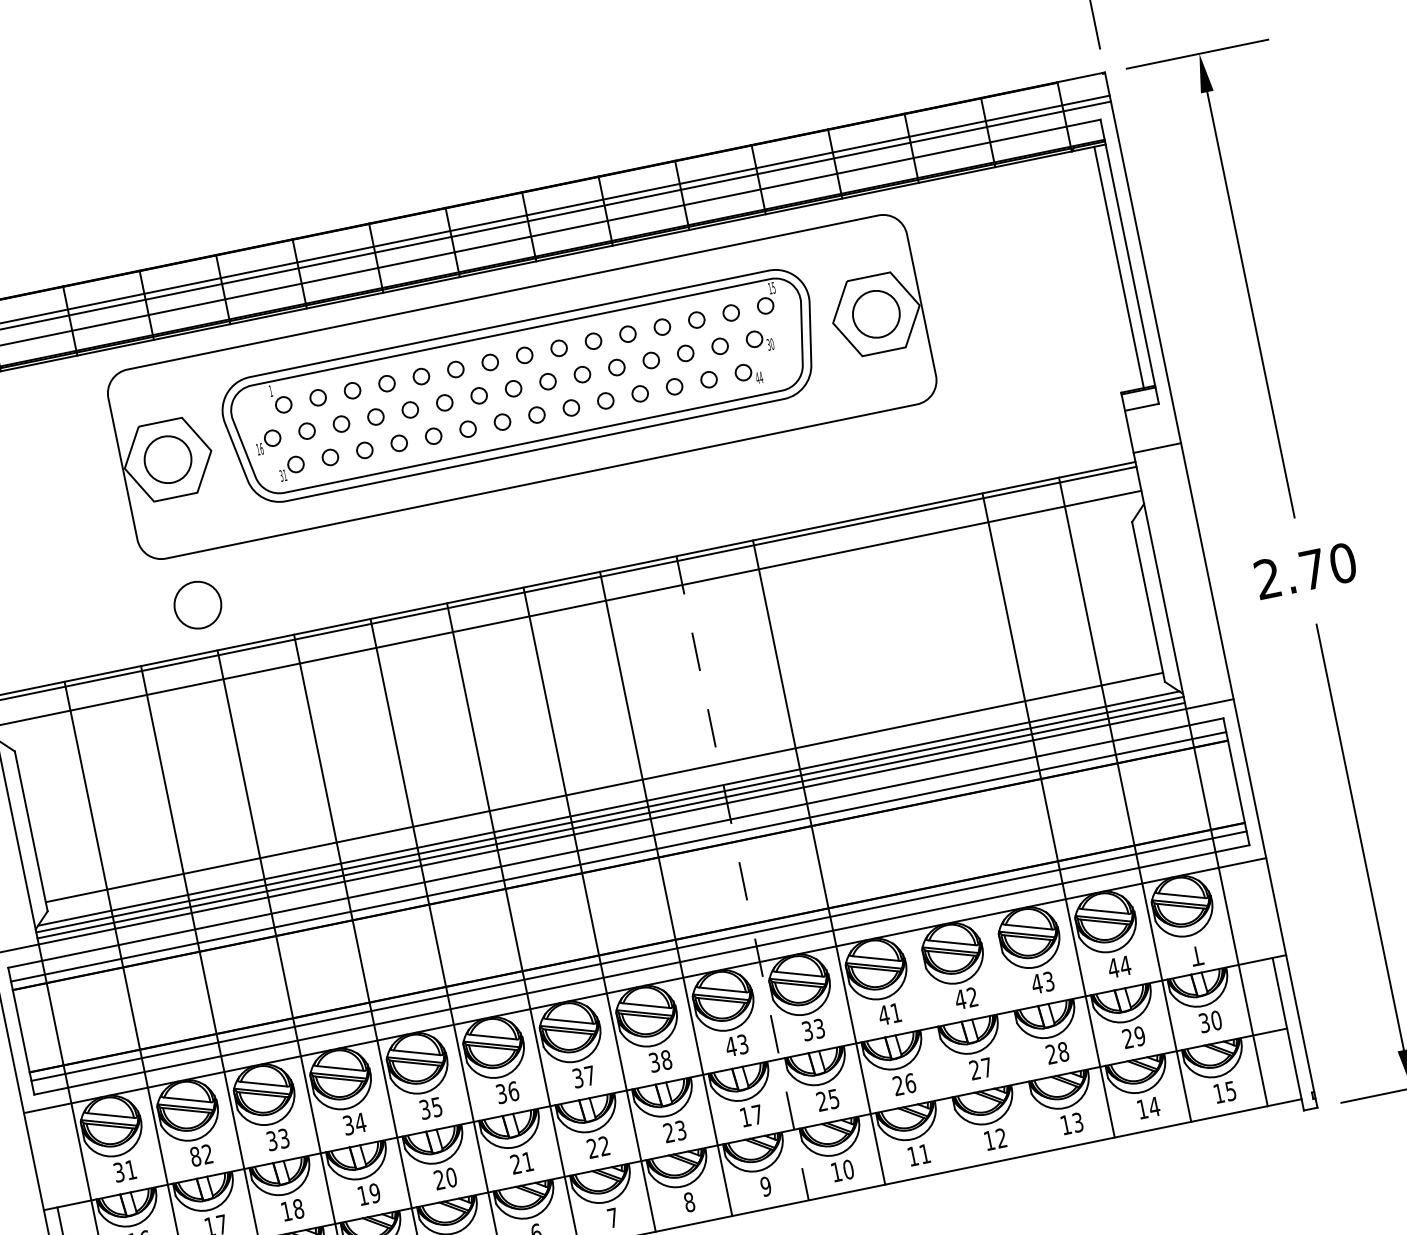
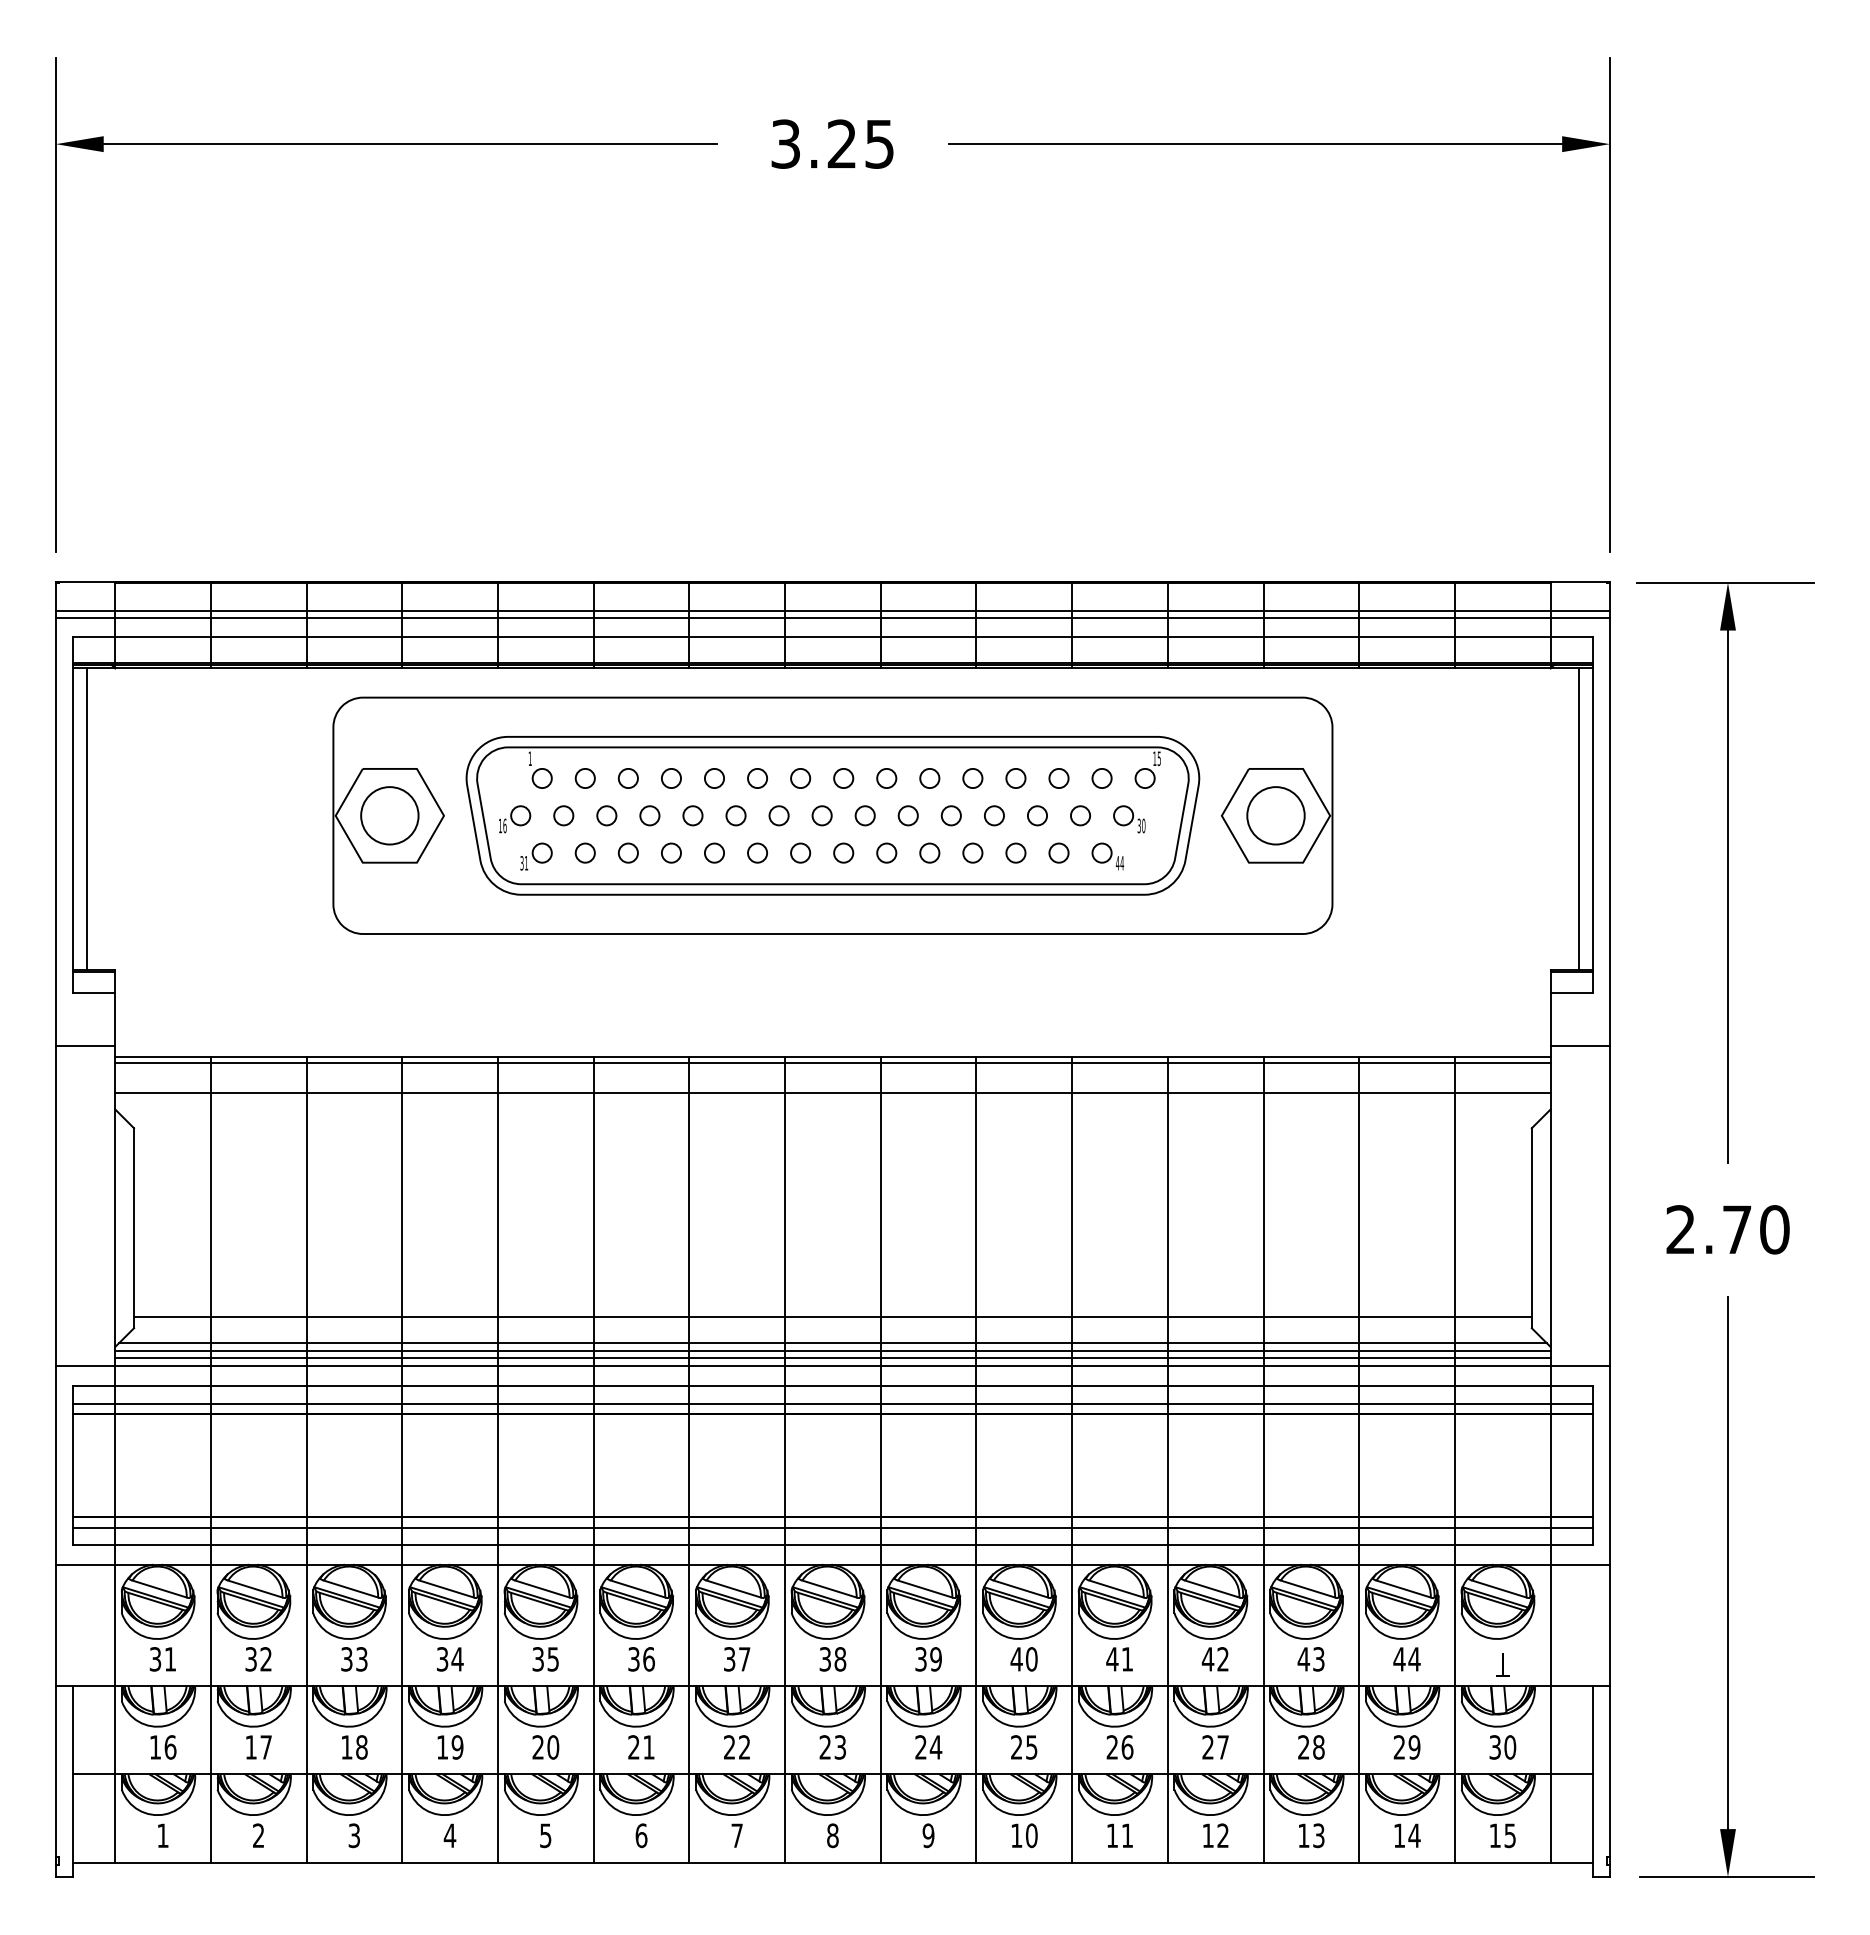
circle: (197, 605) -> (389, 997), removed
line: (972, 830) -> (1263, 1459), added
line: (895, 846) -> (1167, 1459), added
line: (742, 877) -> (976, 1459), dashed -> solid
text: (812, 1030) -> (1023, 1659), 33 -> 40
text: (736, 1045) -> (927, 1659), 43 -> 39
text: (751, 1116) -> (928, 1747), 17 -> 24
text: (195, 1156) -> (251, 1659), 82 -> 32

